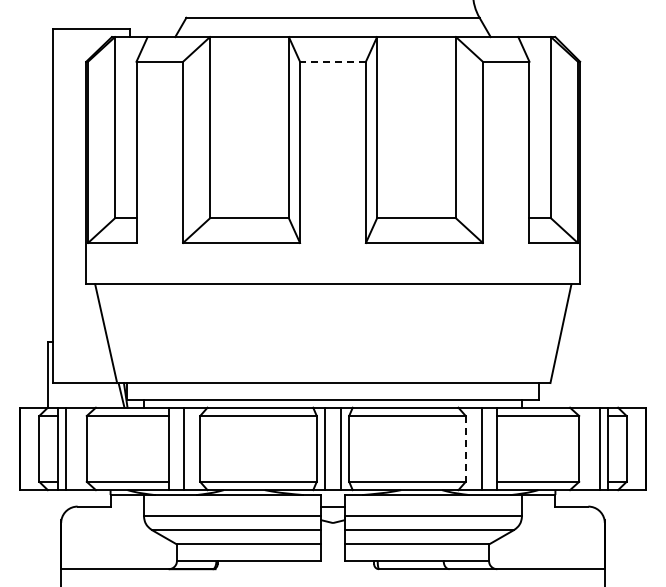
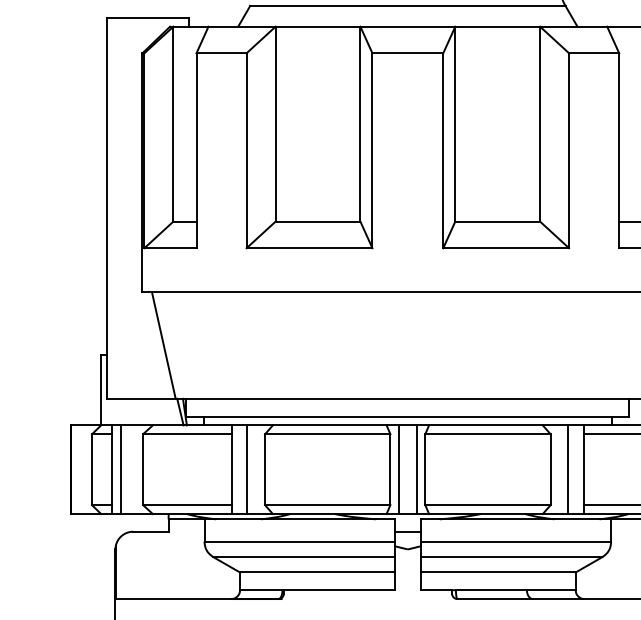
line: (332, 61) -> (407, 52), dashed -> solid
line: (465, 448) -> (550, 469), dashed -> solid

